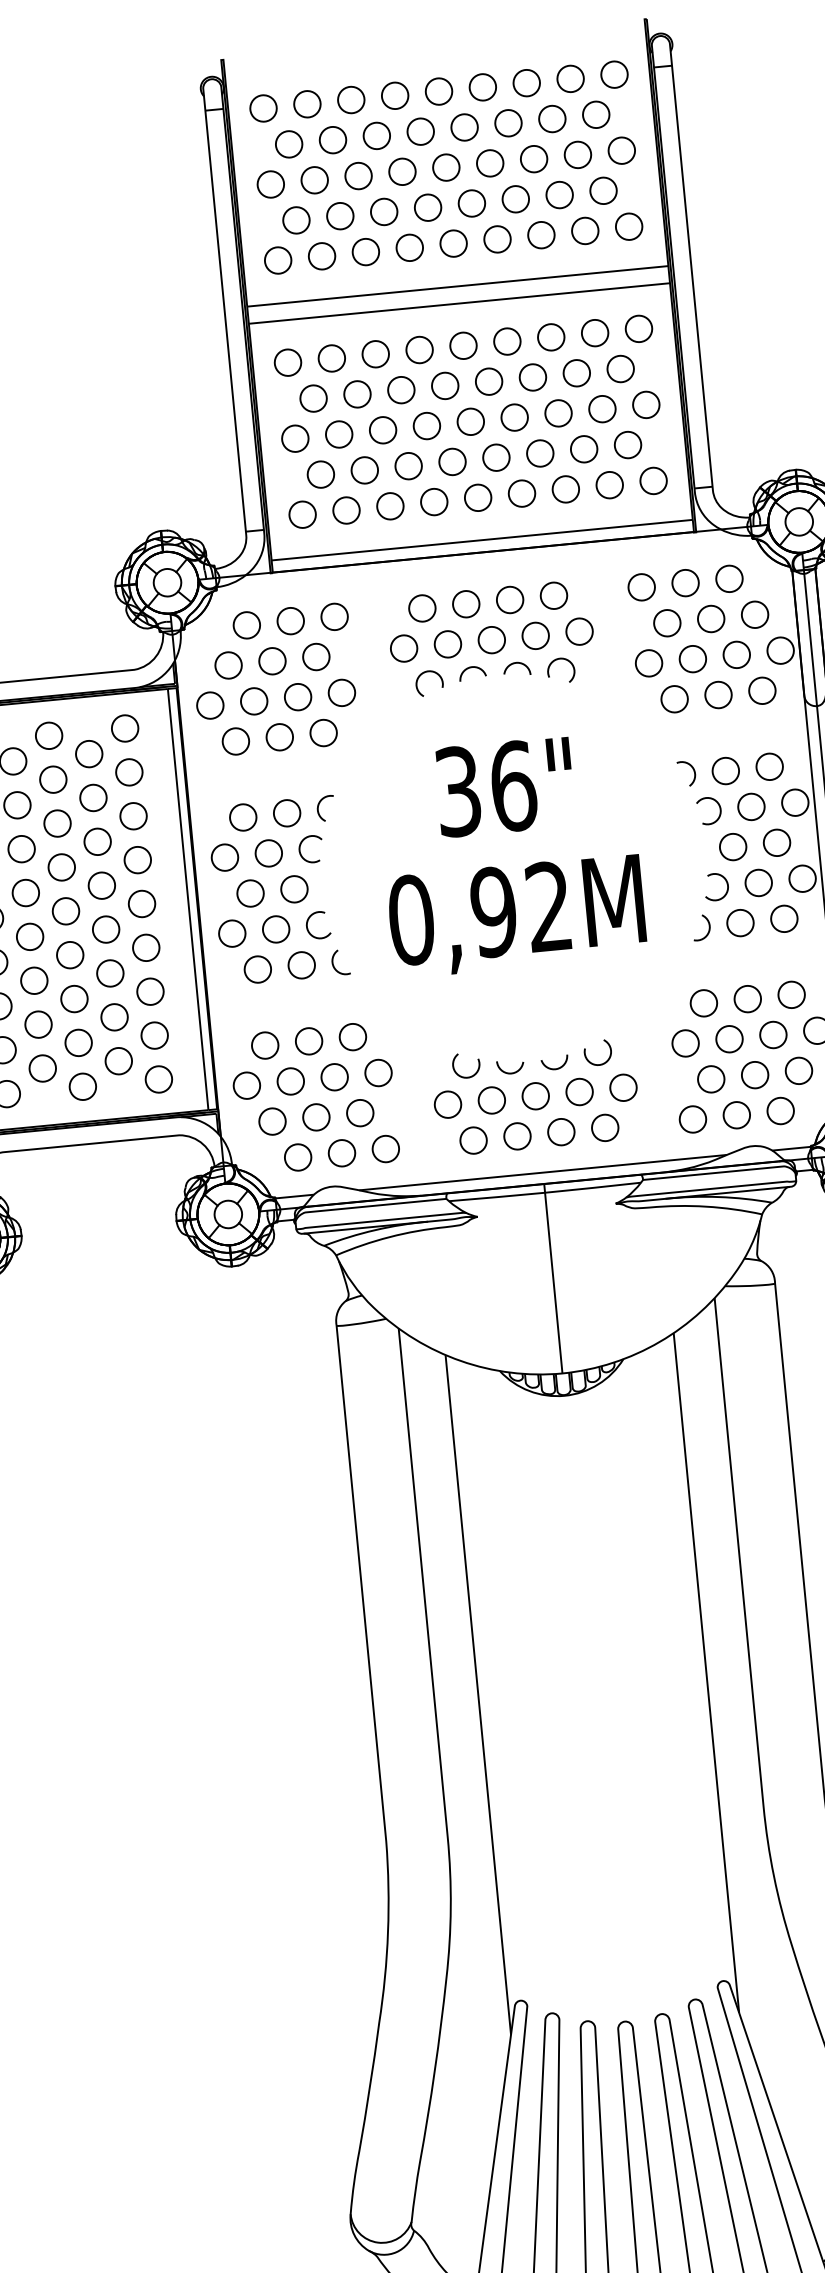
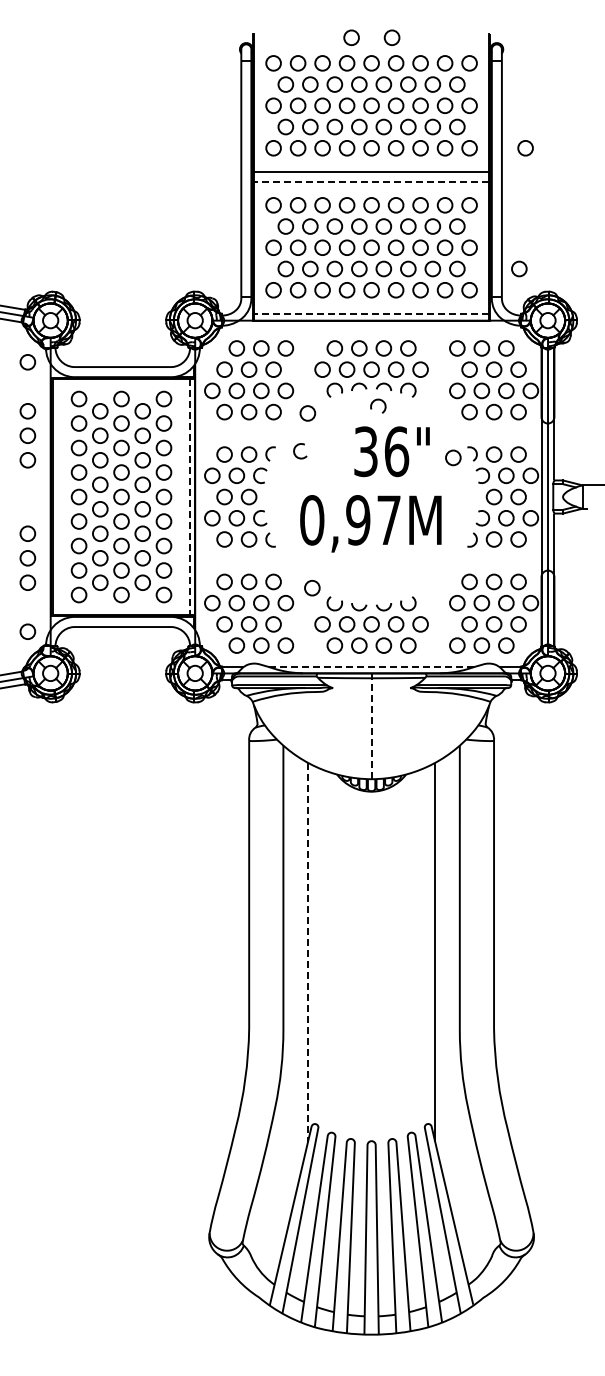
circle: (470, 41) -> (391, 37), added
circle: (398, 48) -> (351, 37), added
circle: (729, 217) -> (525, 148), added
line: (459, 303) -> (371, 181), solid -> dashed
circle: (739, 433) -> (519, 268), added
line: (481, 539) -> (371, 313), solid -> dashed
arc: (509, 694) -> (378, 400), added
circle: (384, 729) -> (307, 413), added
circle: (653, 783) -> (453, 457), added
text: (503, 786) -> (391, 451), moved
arc: (369, 801) -> (295, 452), added
line: (187, 900) -> (189, 497), solid -> dashed
text: (547, 905) -> (388, 519), 0,92M -> 0,97M
circle: (423, 1042) -> (312, 588), added
line: (543, 1173) -> (371, 667), solid -> dashed
line: (553, 1279) -> (371, 726), solid -> dashed
line: (477, 1694) -> (307, 952), solid -> dashed

